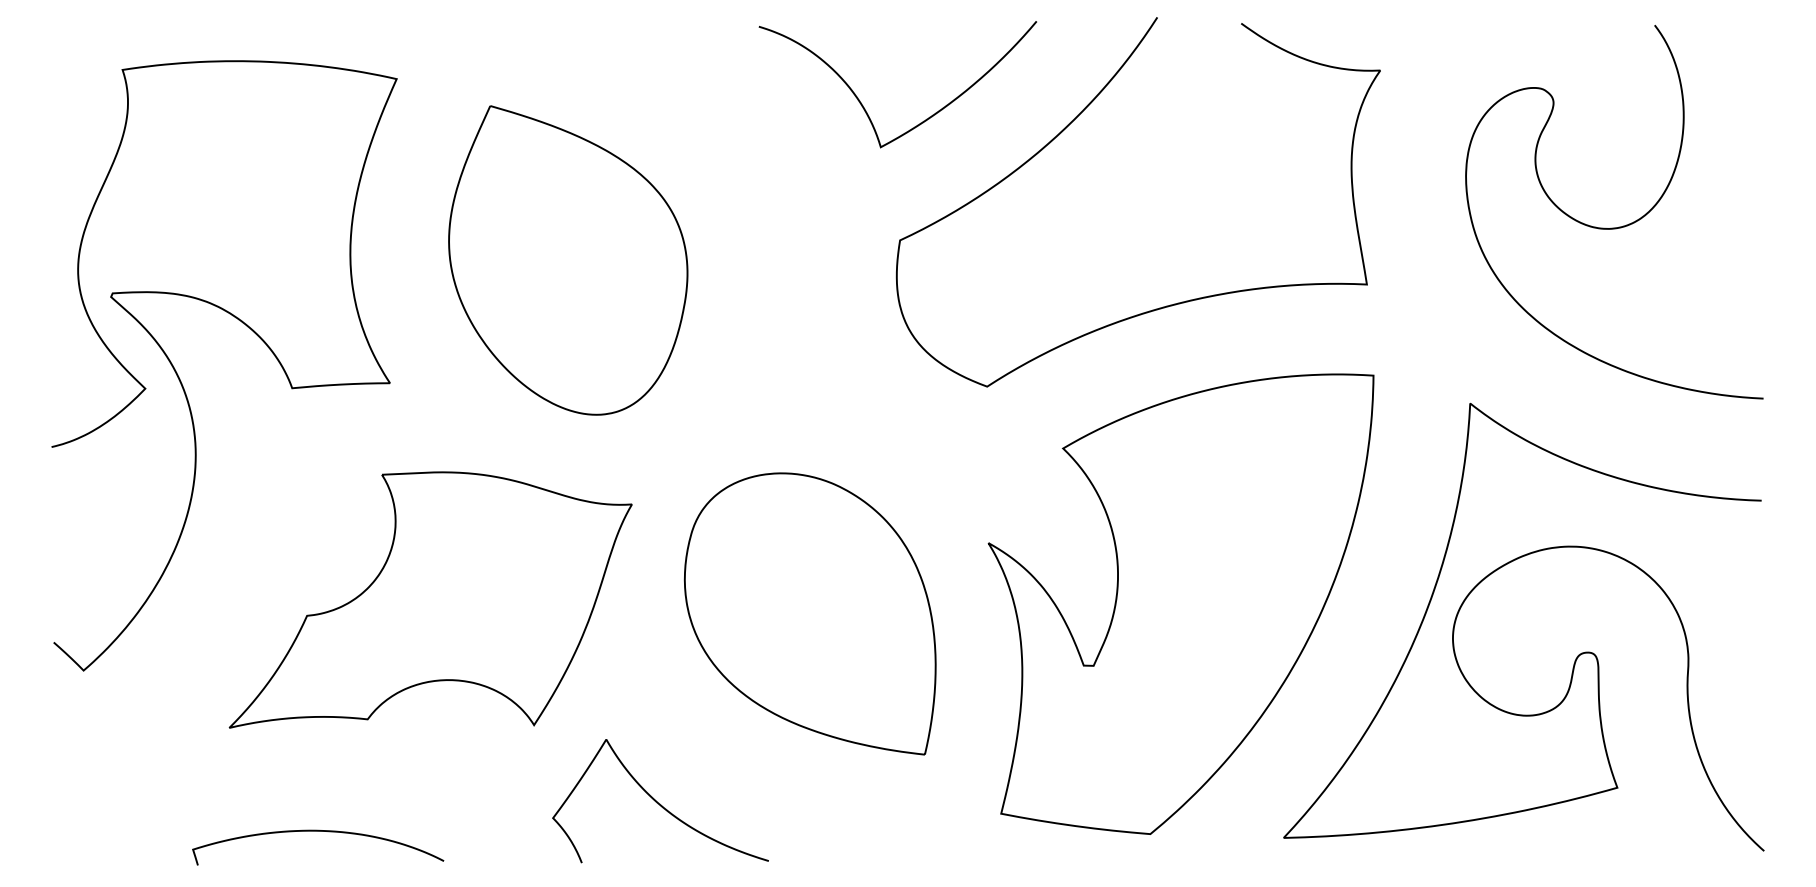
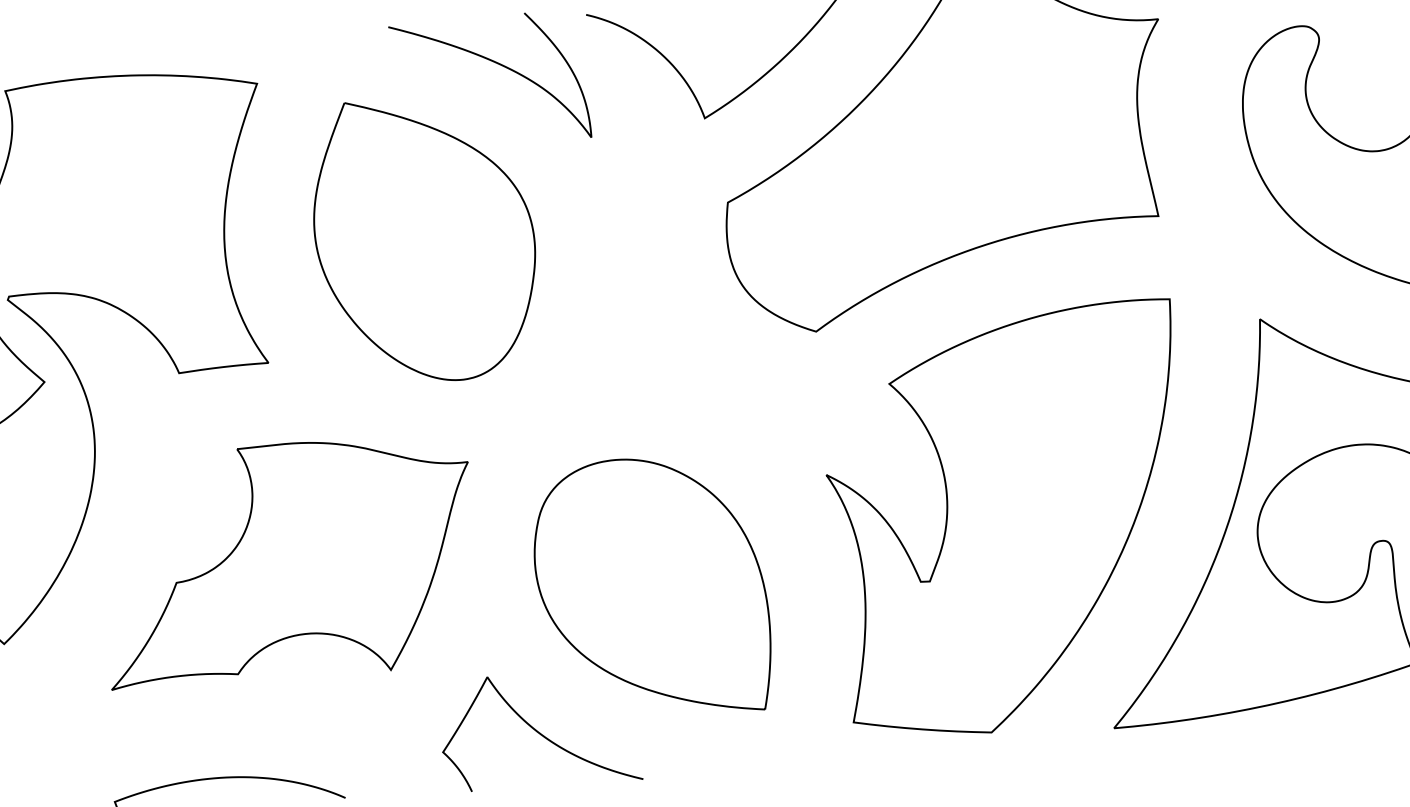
curve: (659, 74) -> (497, 64), added
part: (430, 599) -> (288, 560), moved
part: (809, 613) -> (651, 586), moved

